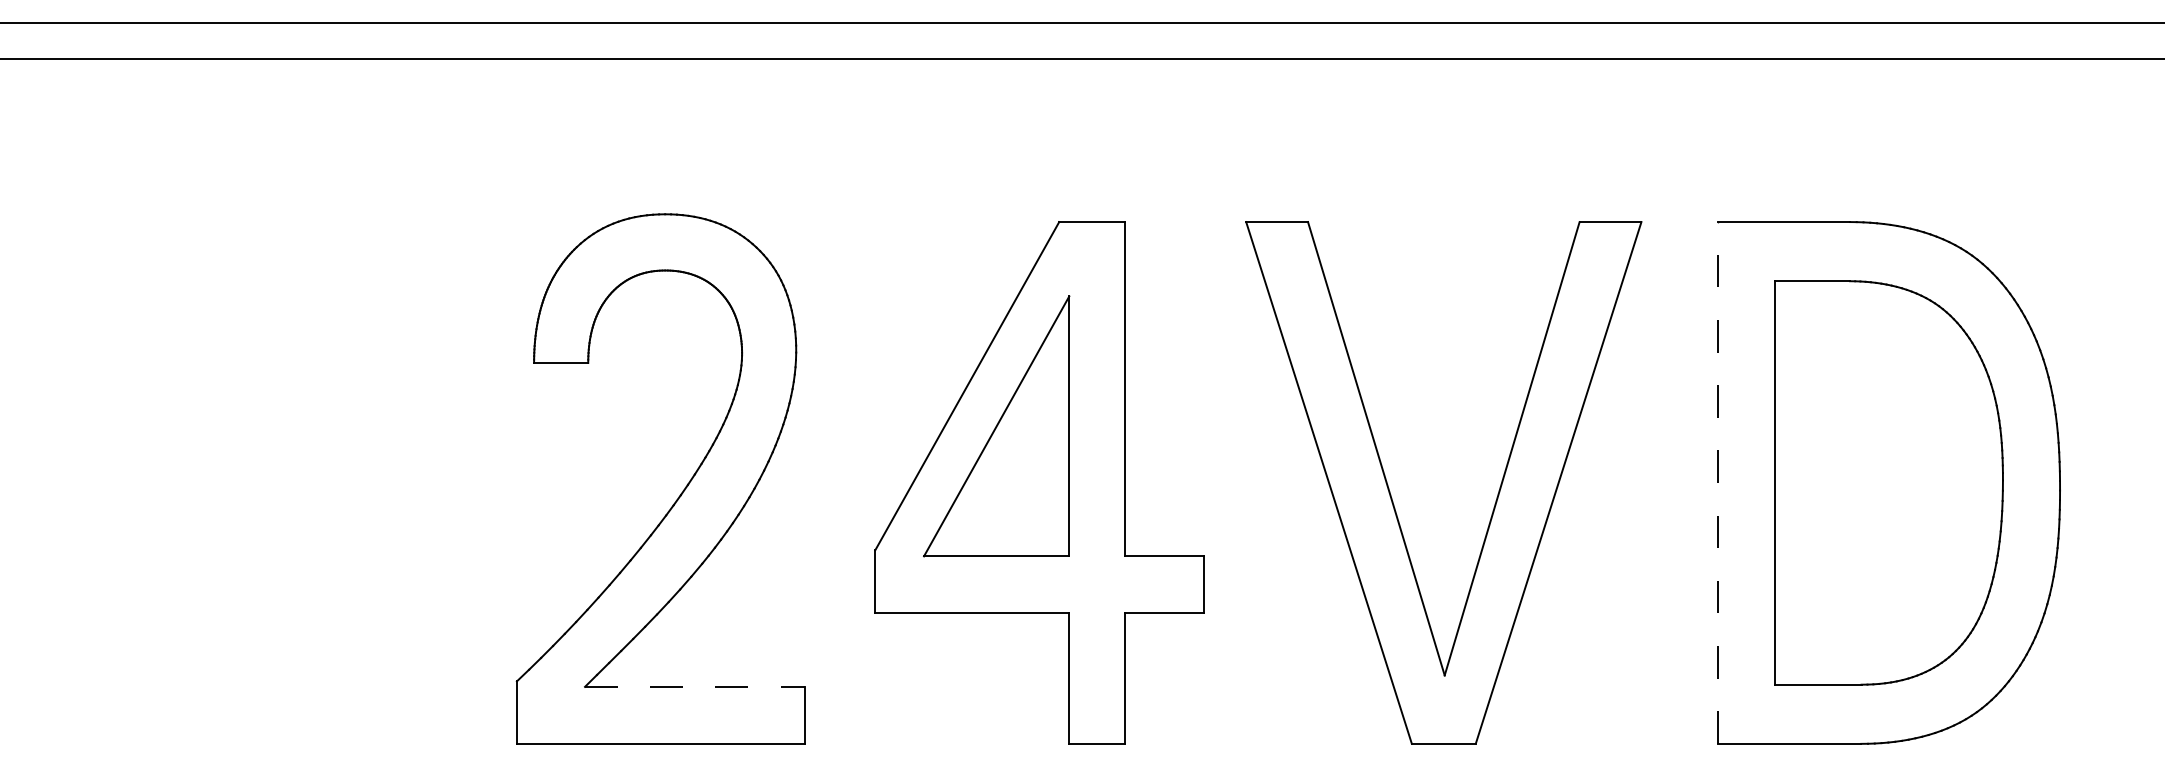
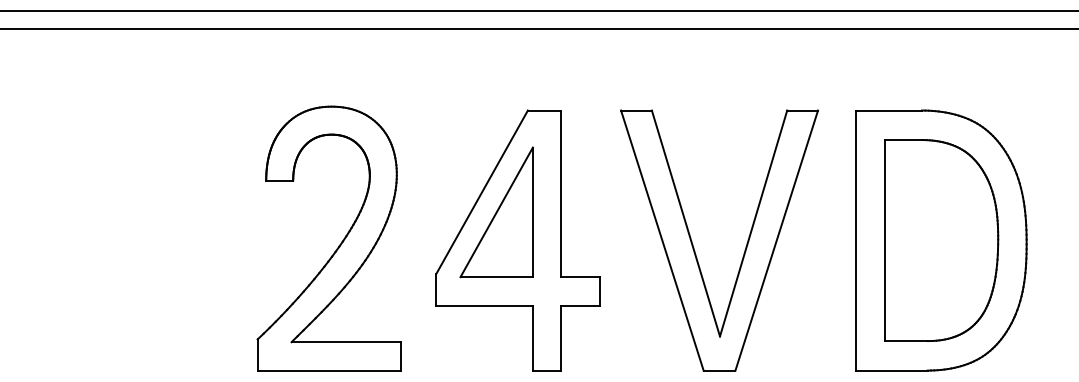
line: (1718, 482) -> (856, 240), dashed -> solid
line: (695, 687) -> (346, 342), dashed -> solid

